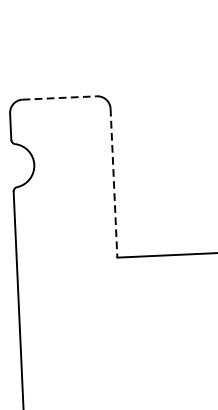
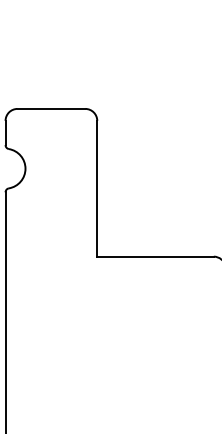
line: (59, 97) -> (51, 108), dashed -> solid
line: (114, 182) -> (97, 188), dashed -> solid

